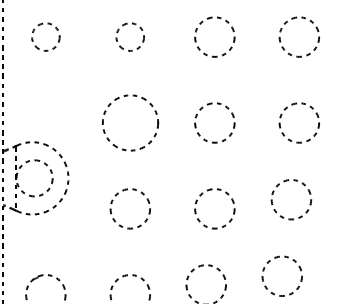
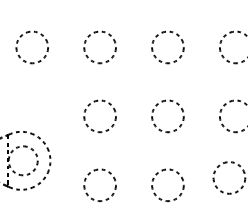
circle: (45, 36) -> (31, 46), size x1.43
circle: (129, 36) -> (99, 46), size x1.43
circle: (129, 122) -> (99, 115), size x0.71

